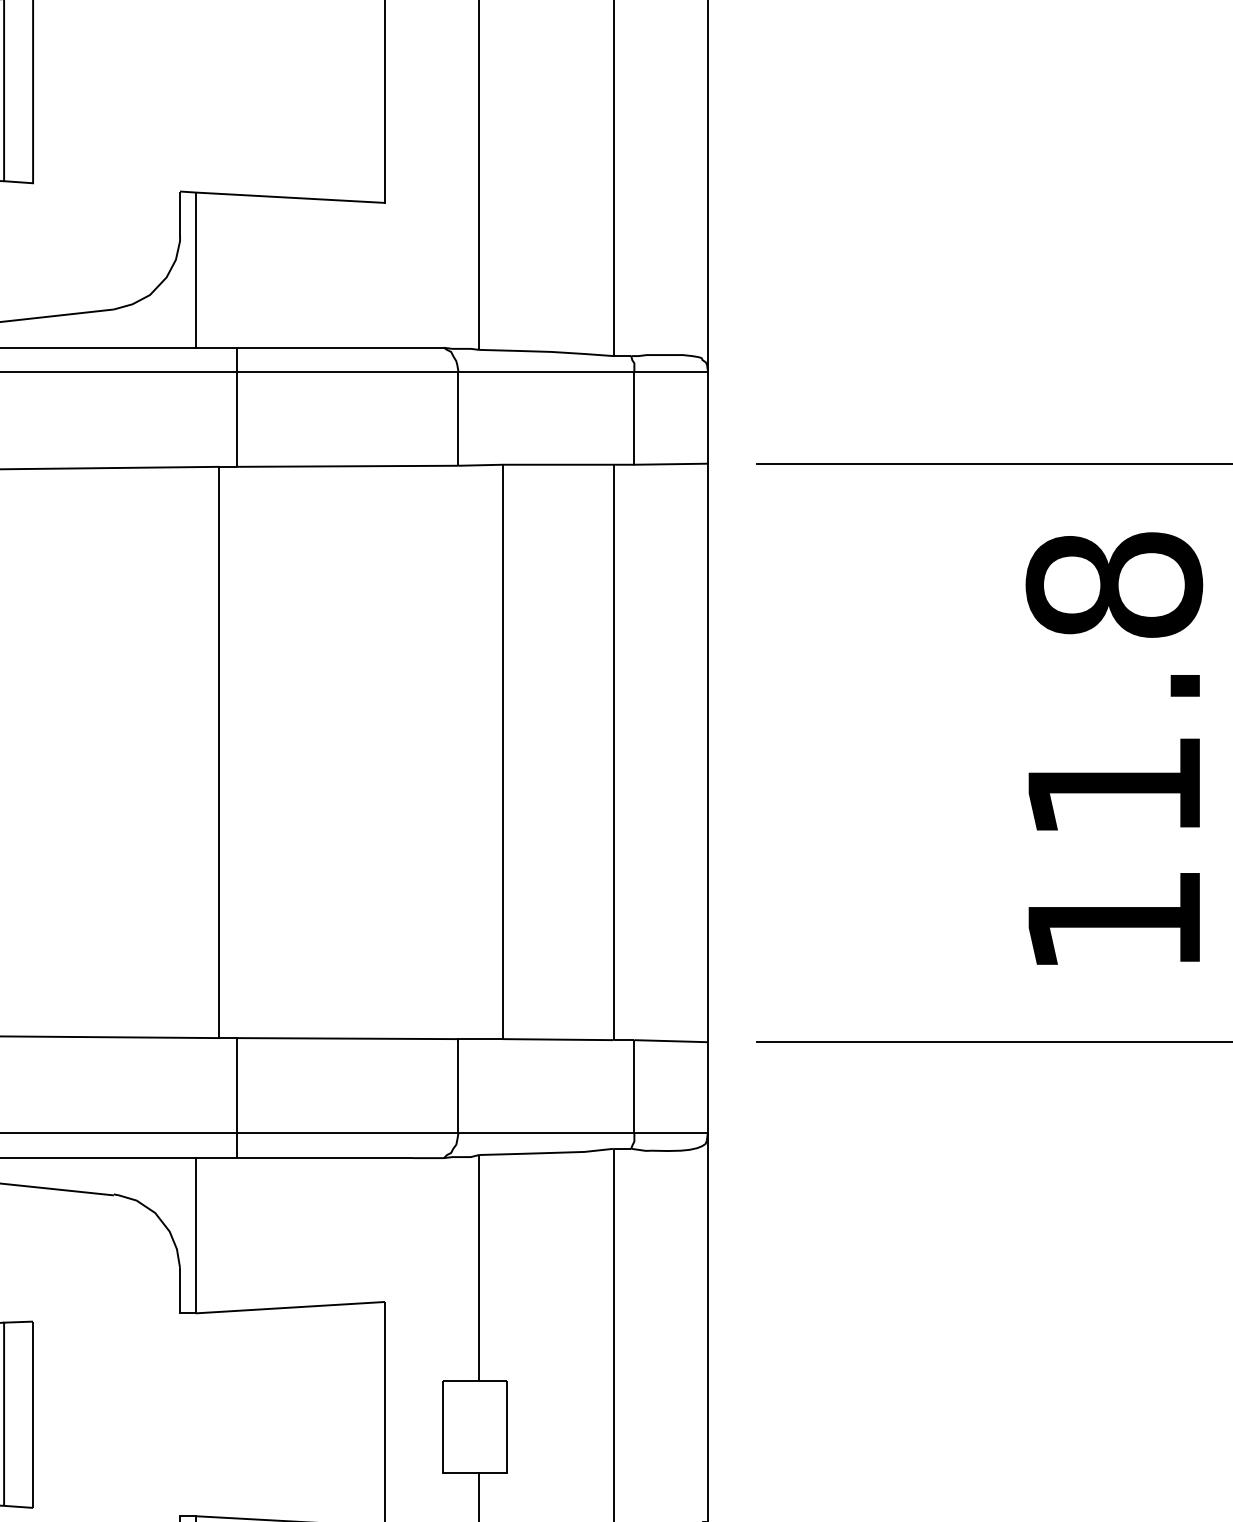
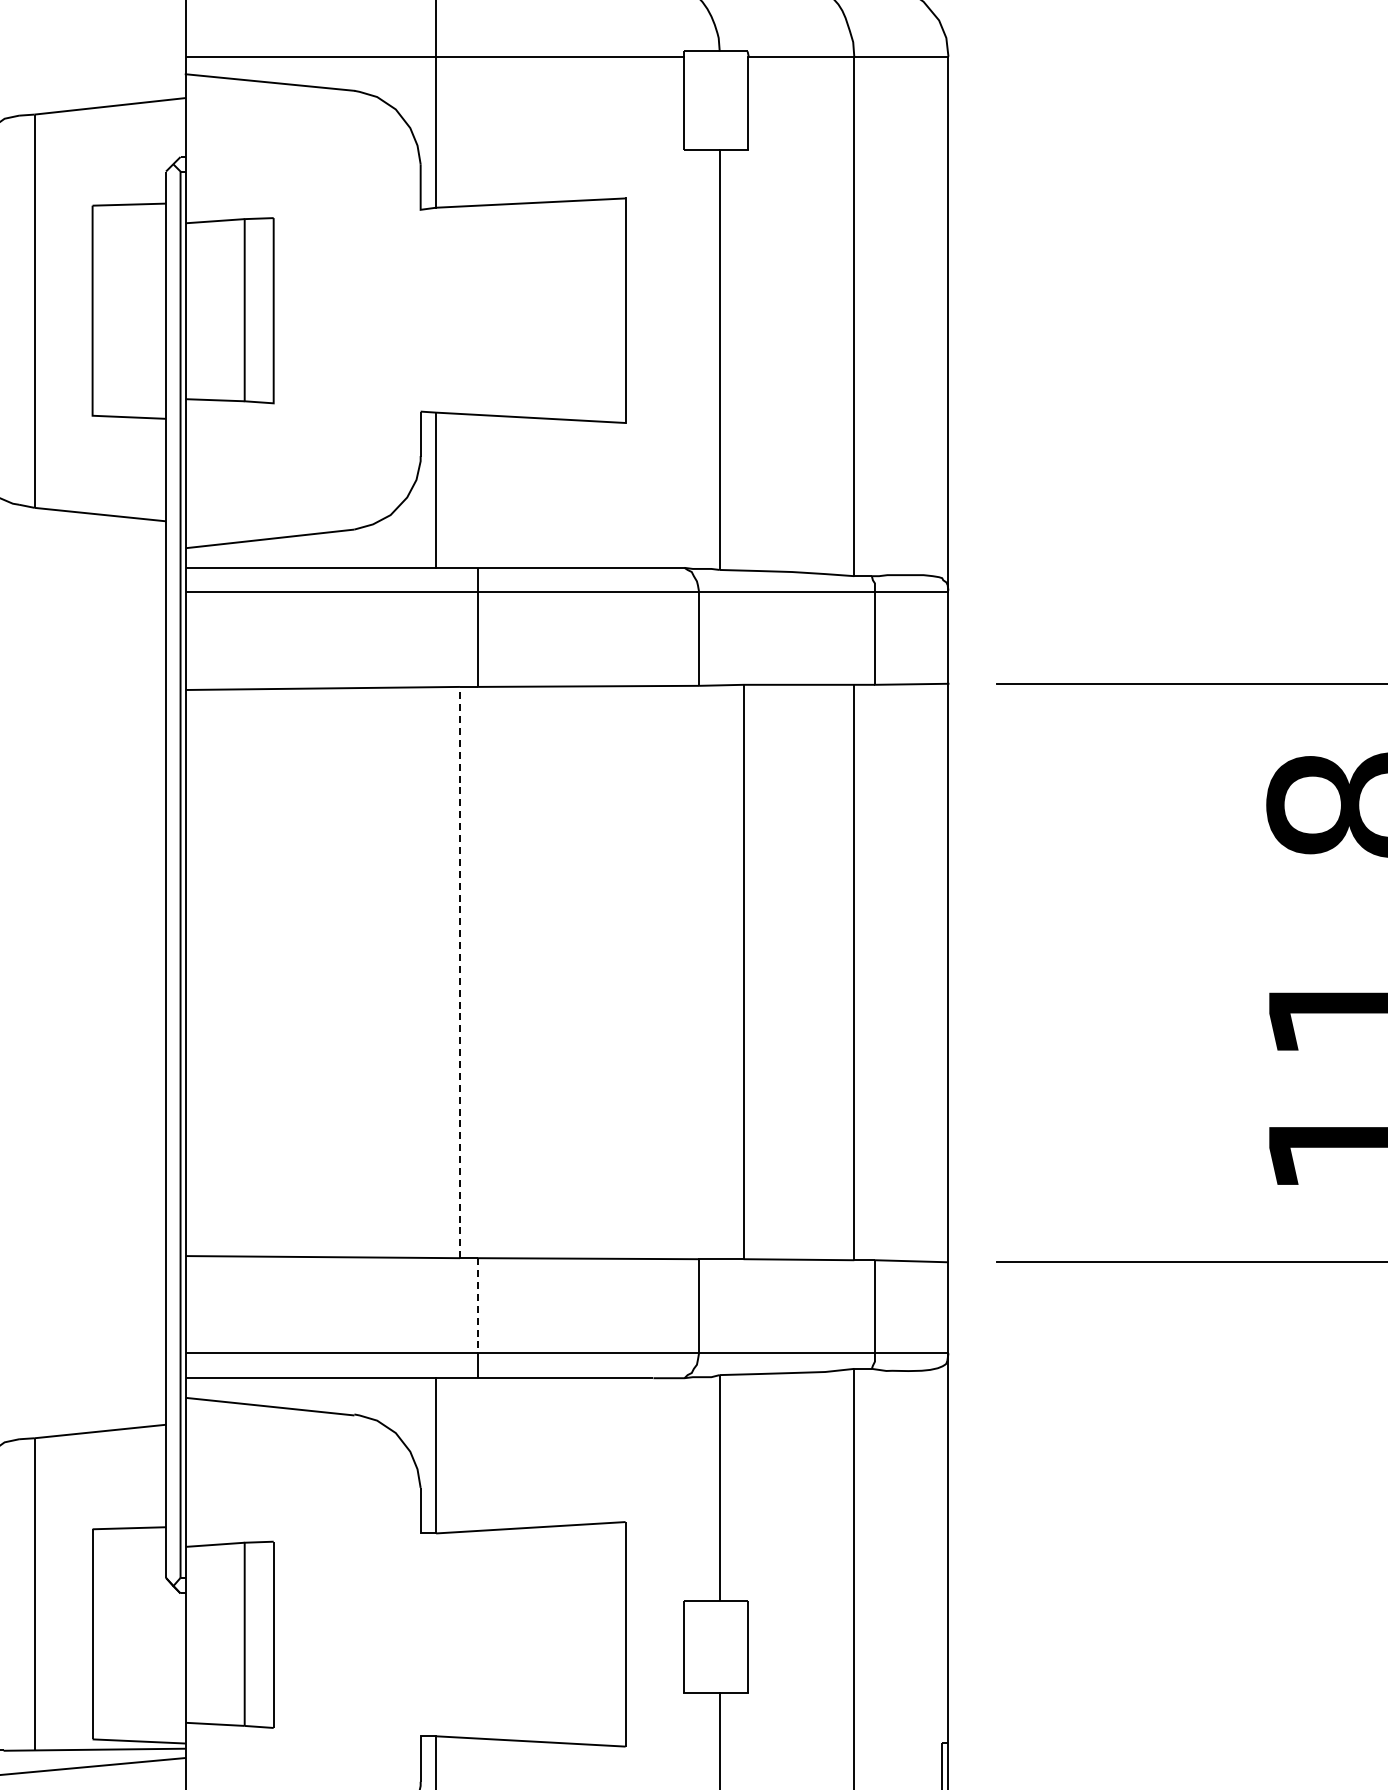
line: (218, 752) -> (459, 972), solid -> dashed
line: (236, 1085) -> (477, 1305), solid -> dashed

